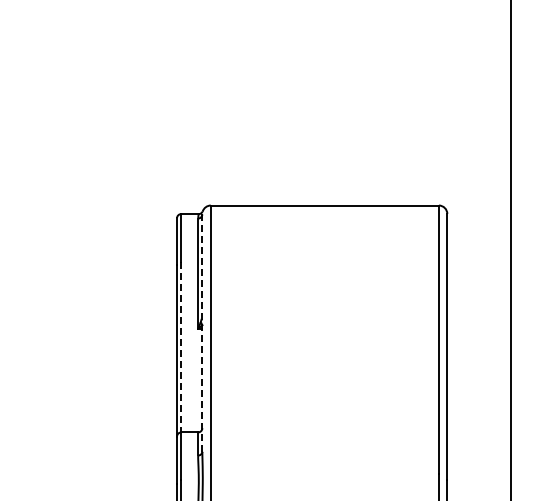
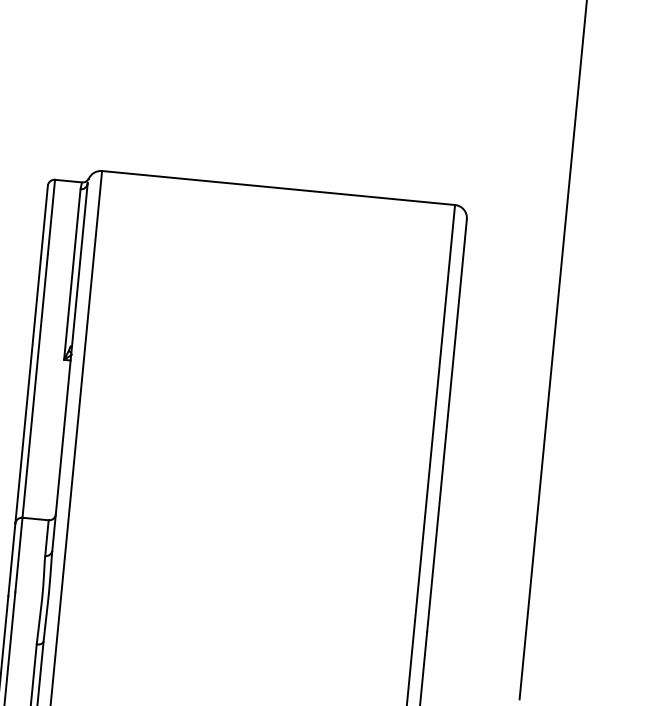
line: (202, 333) -> (70, 367), dashed -> solid
line: (181, 347) -> (35, 386), dashed -> solid

